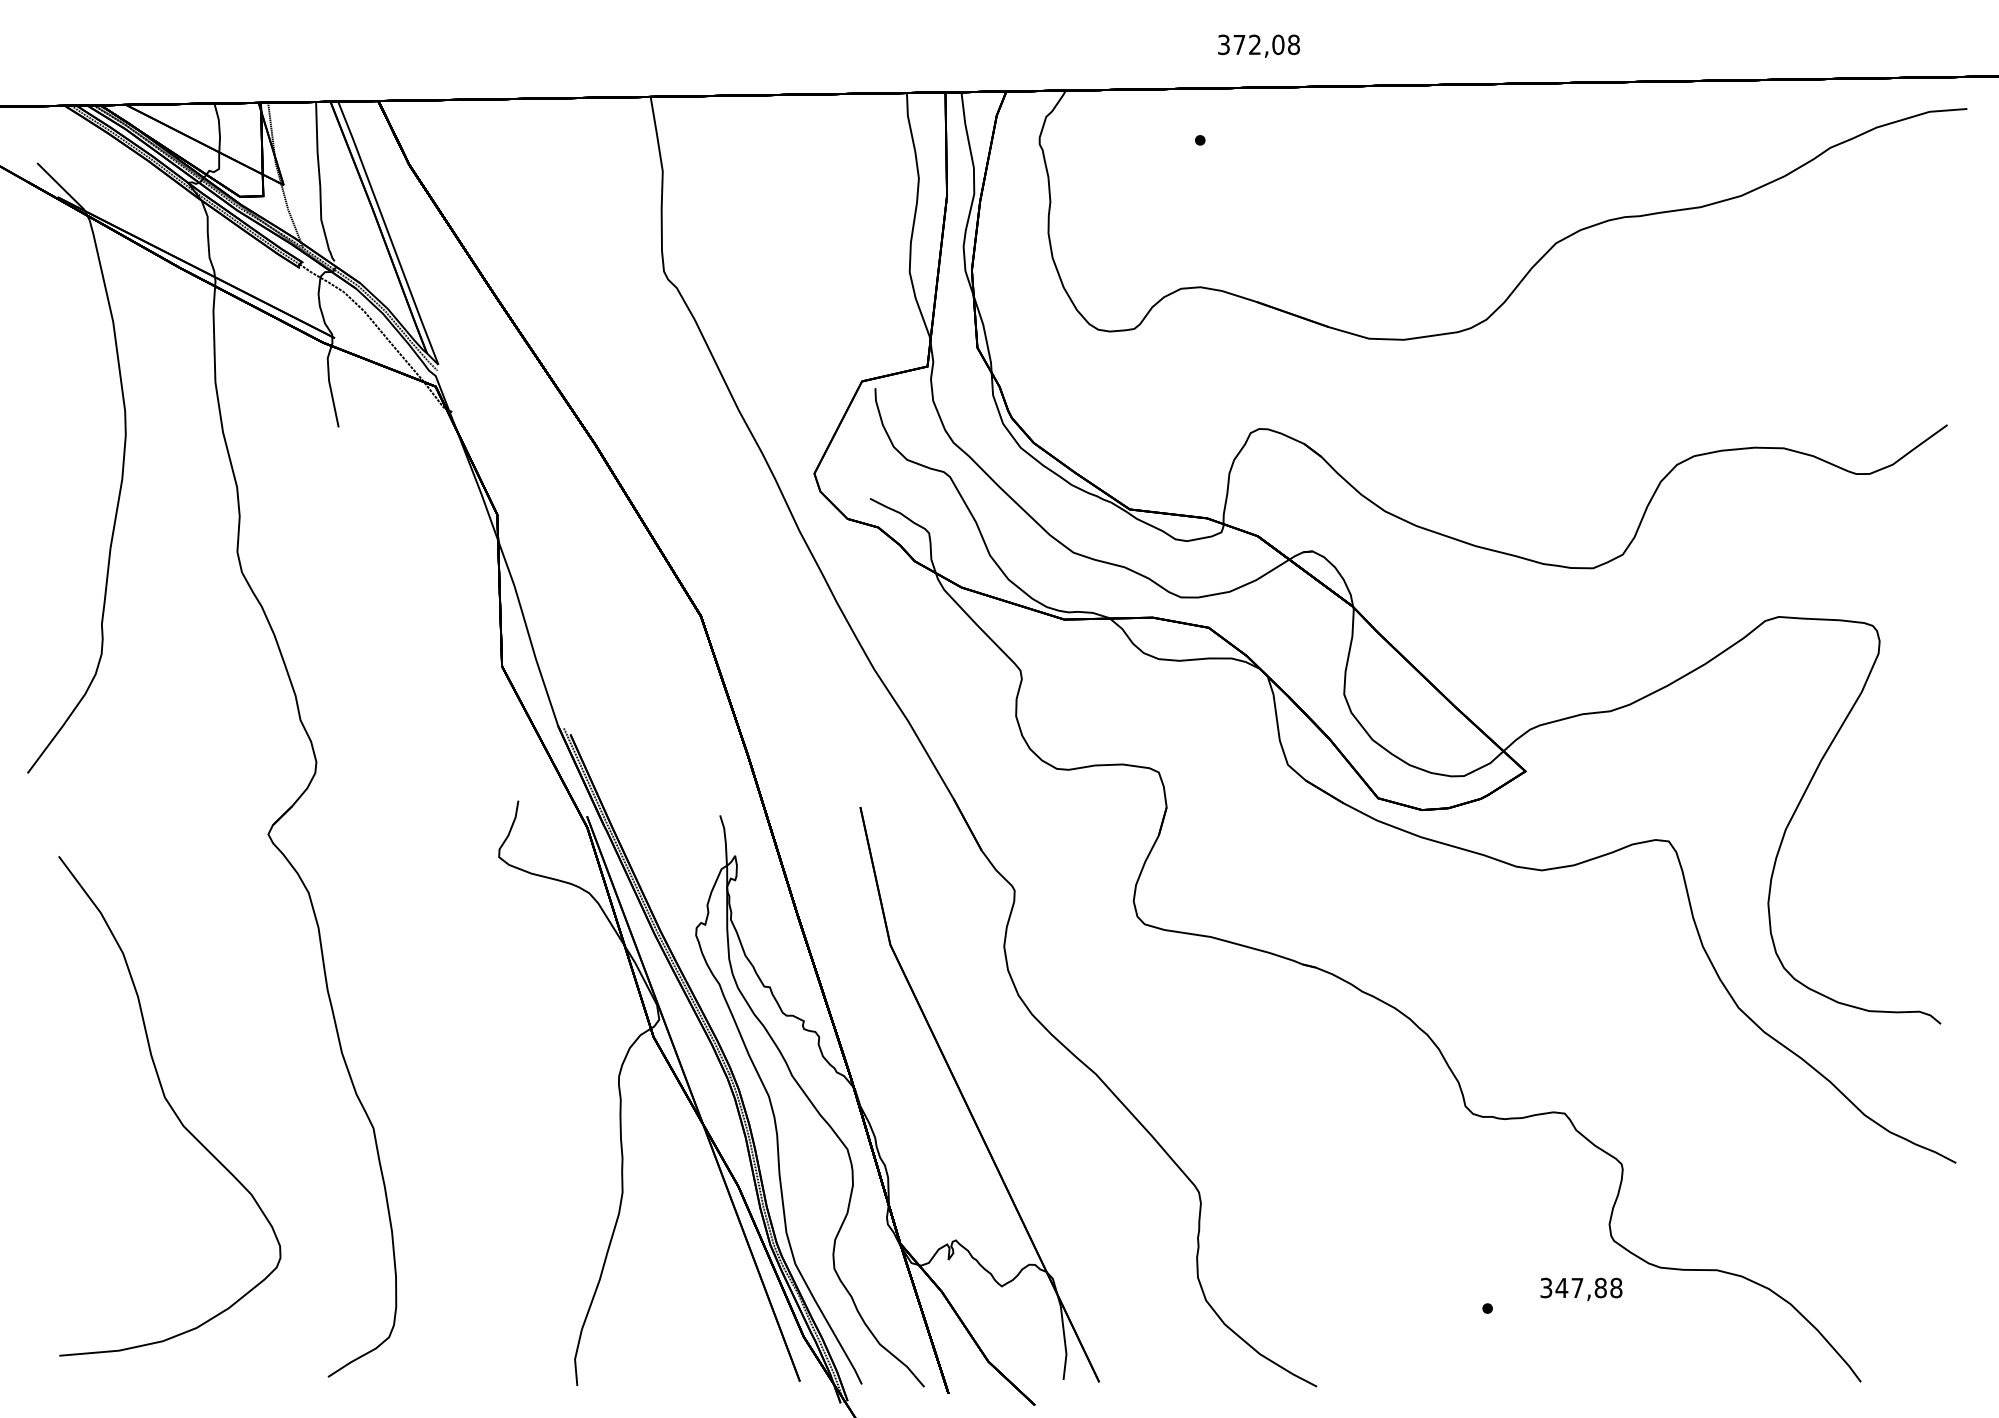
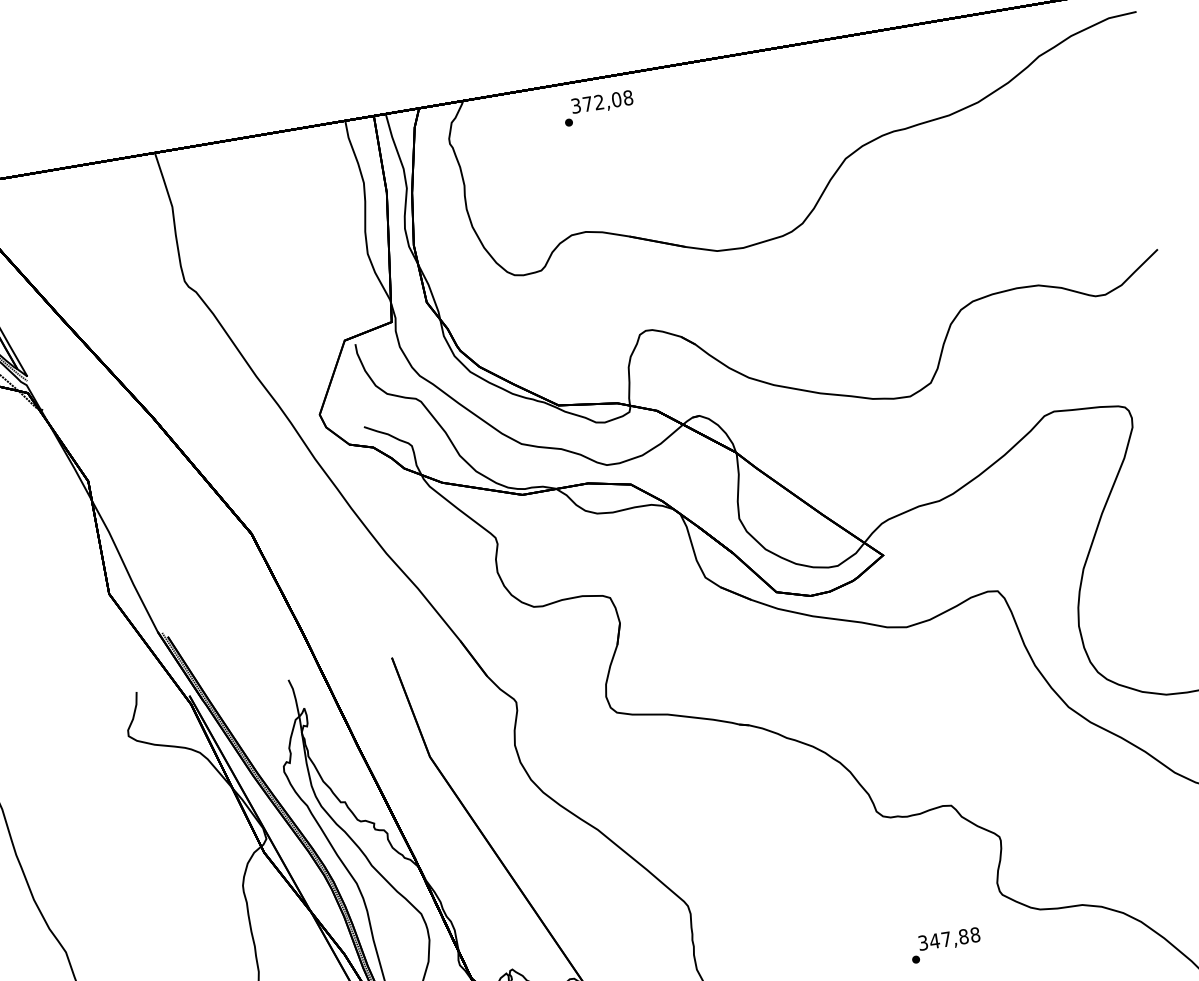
text: (1258, 45) -> (601, 102), moved
text: (1581, 1288) -> (949, 939), moved

